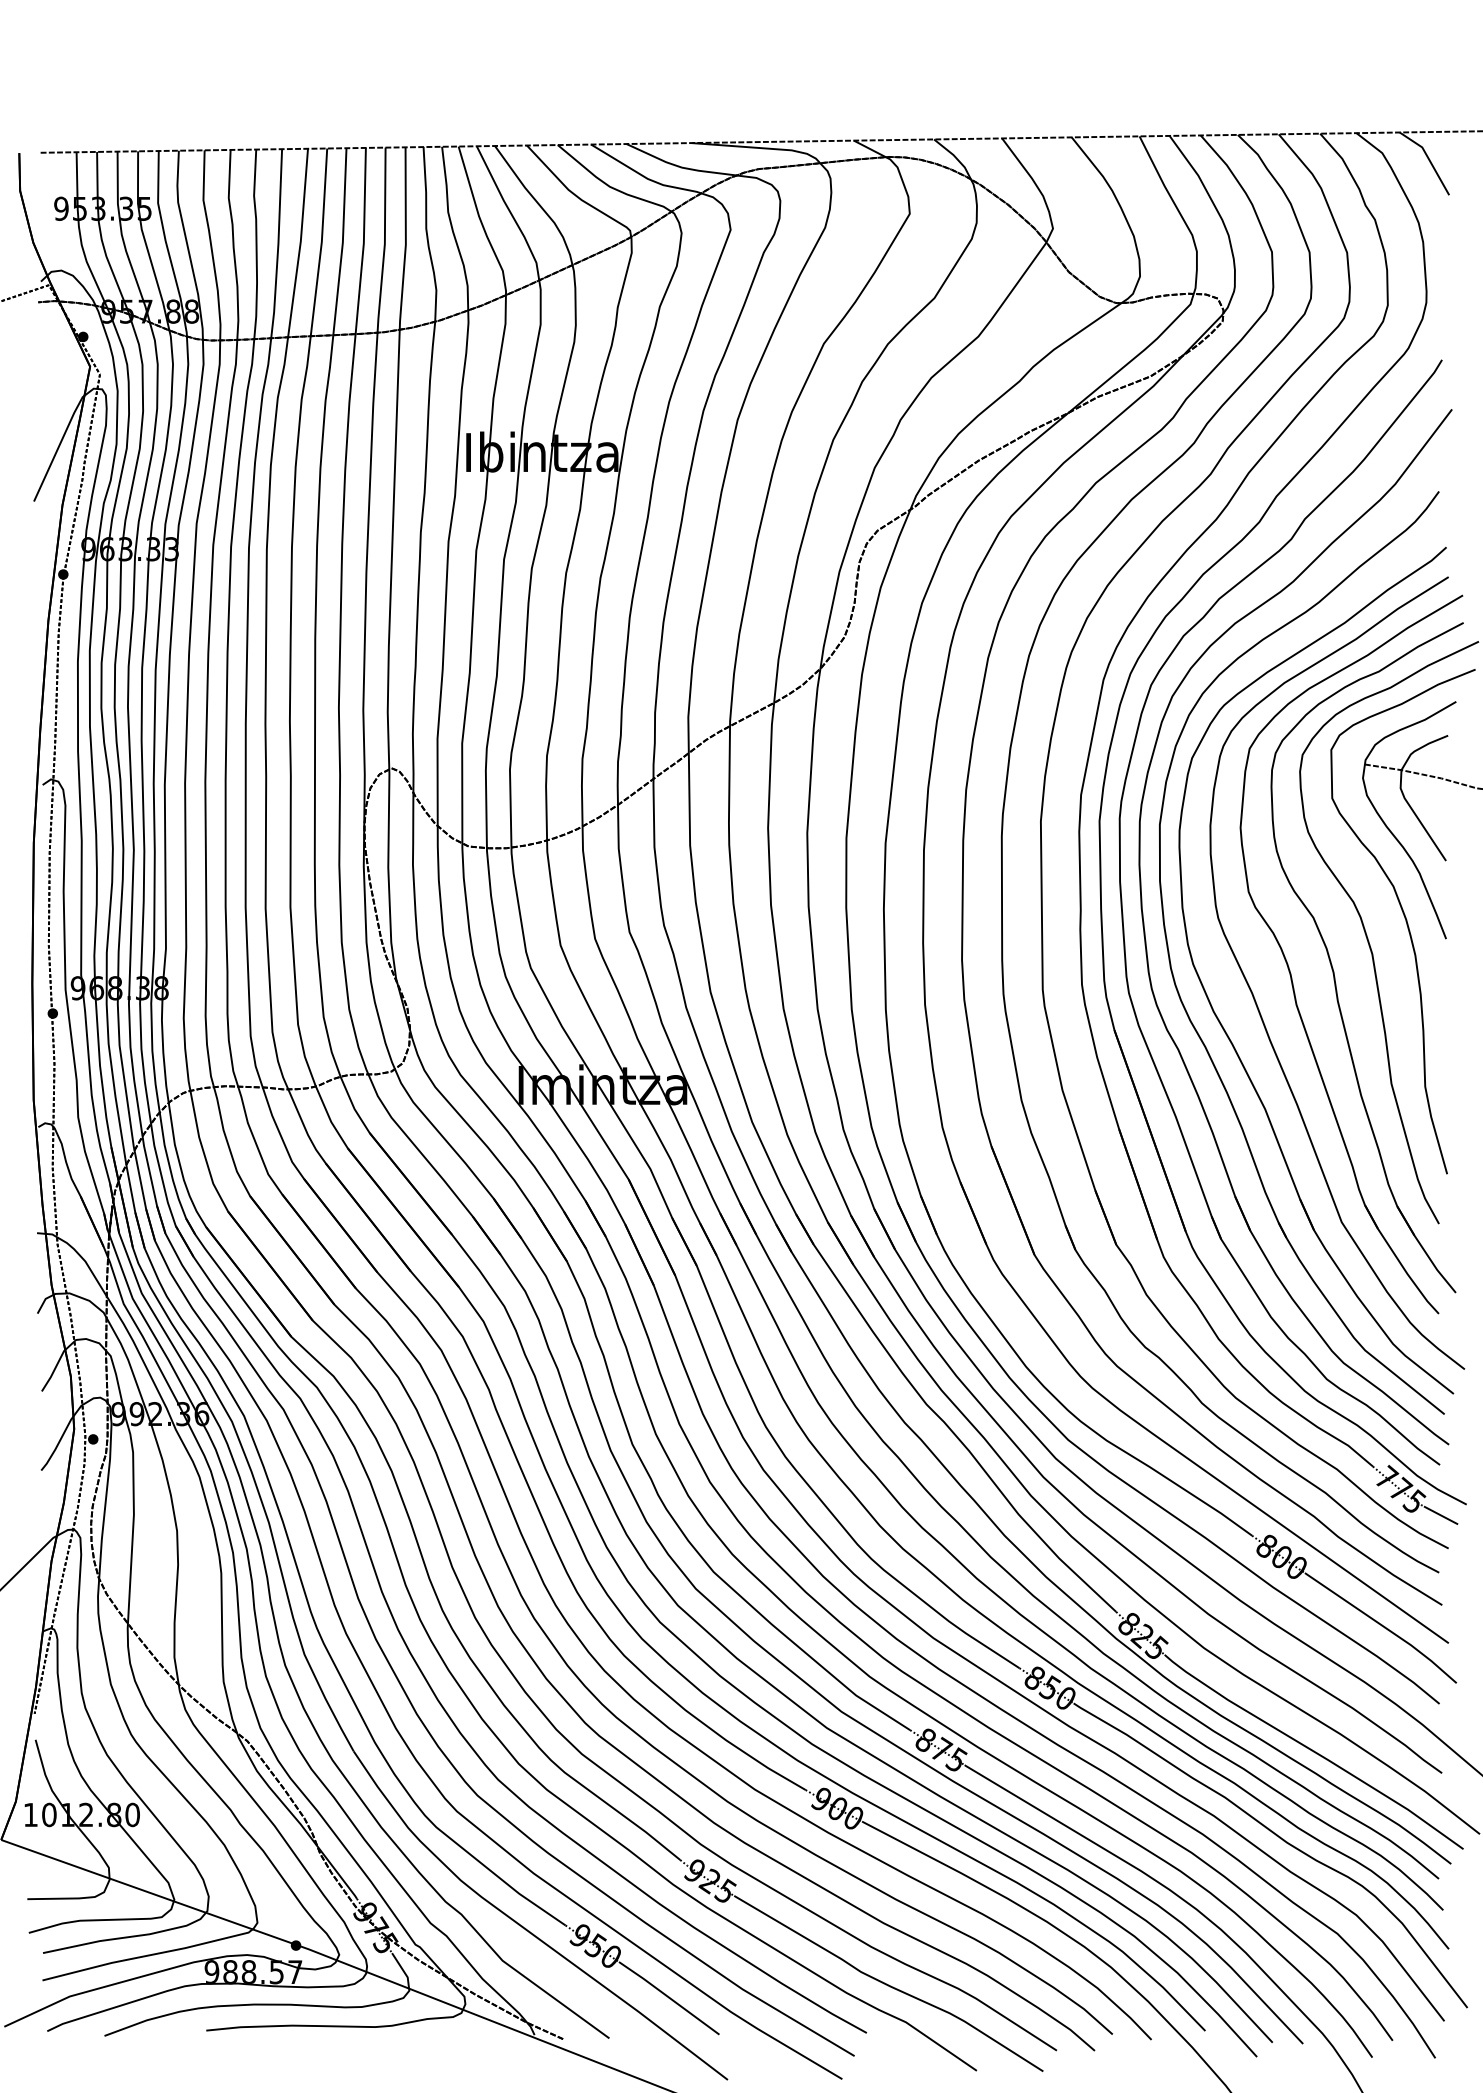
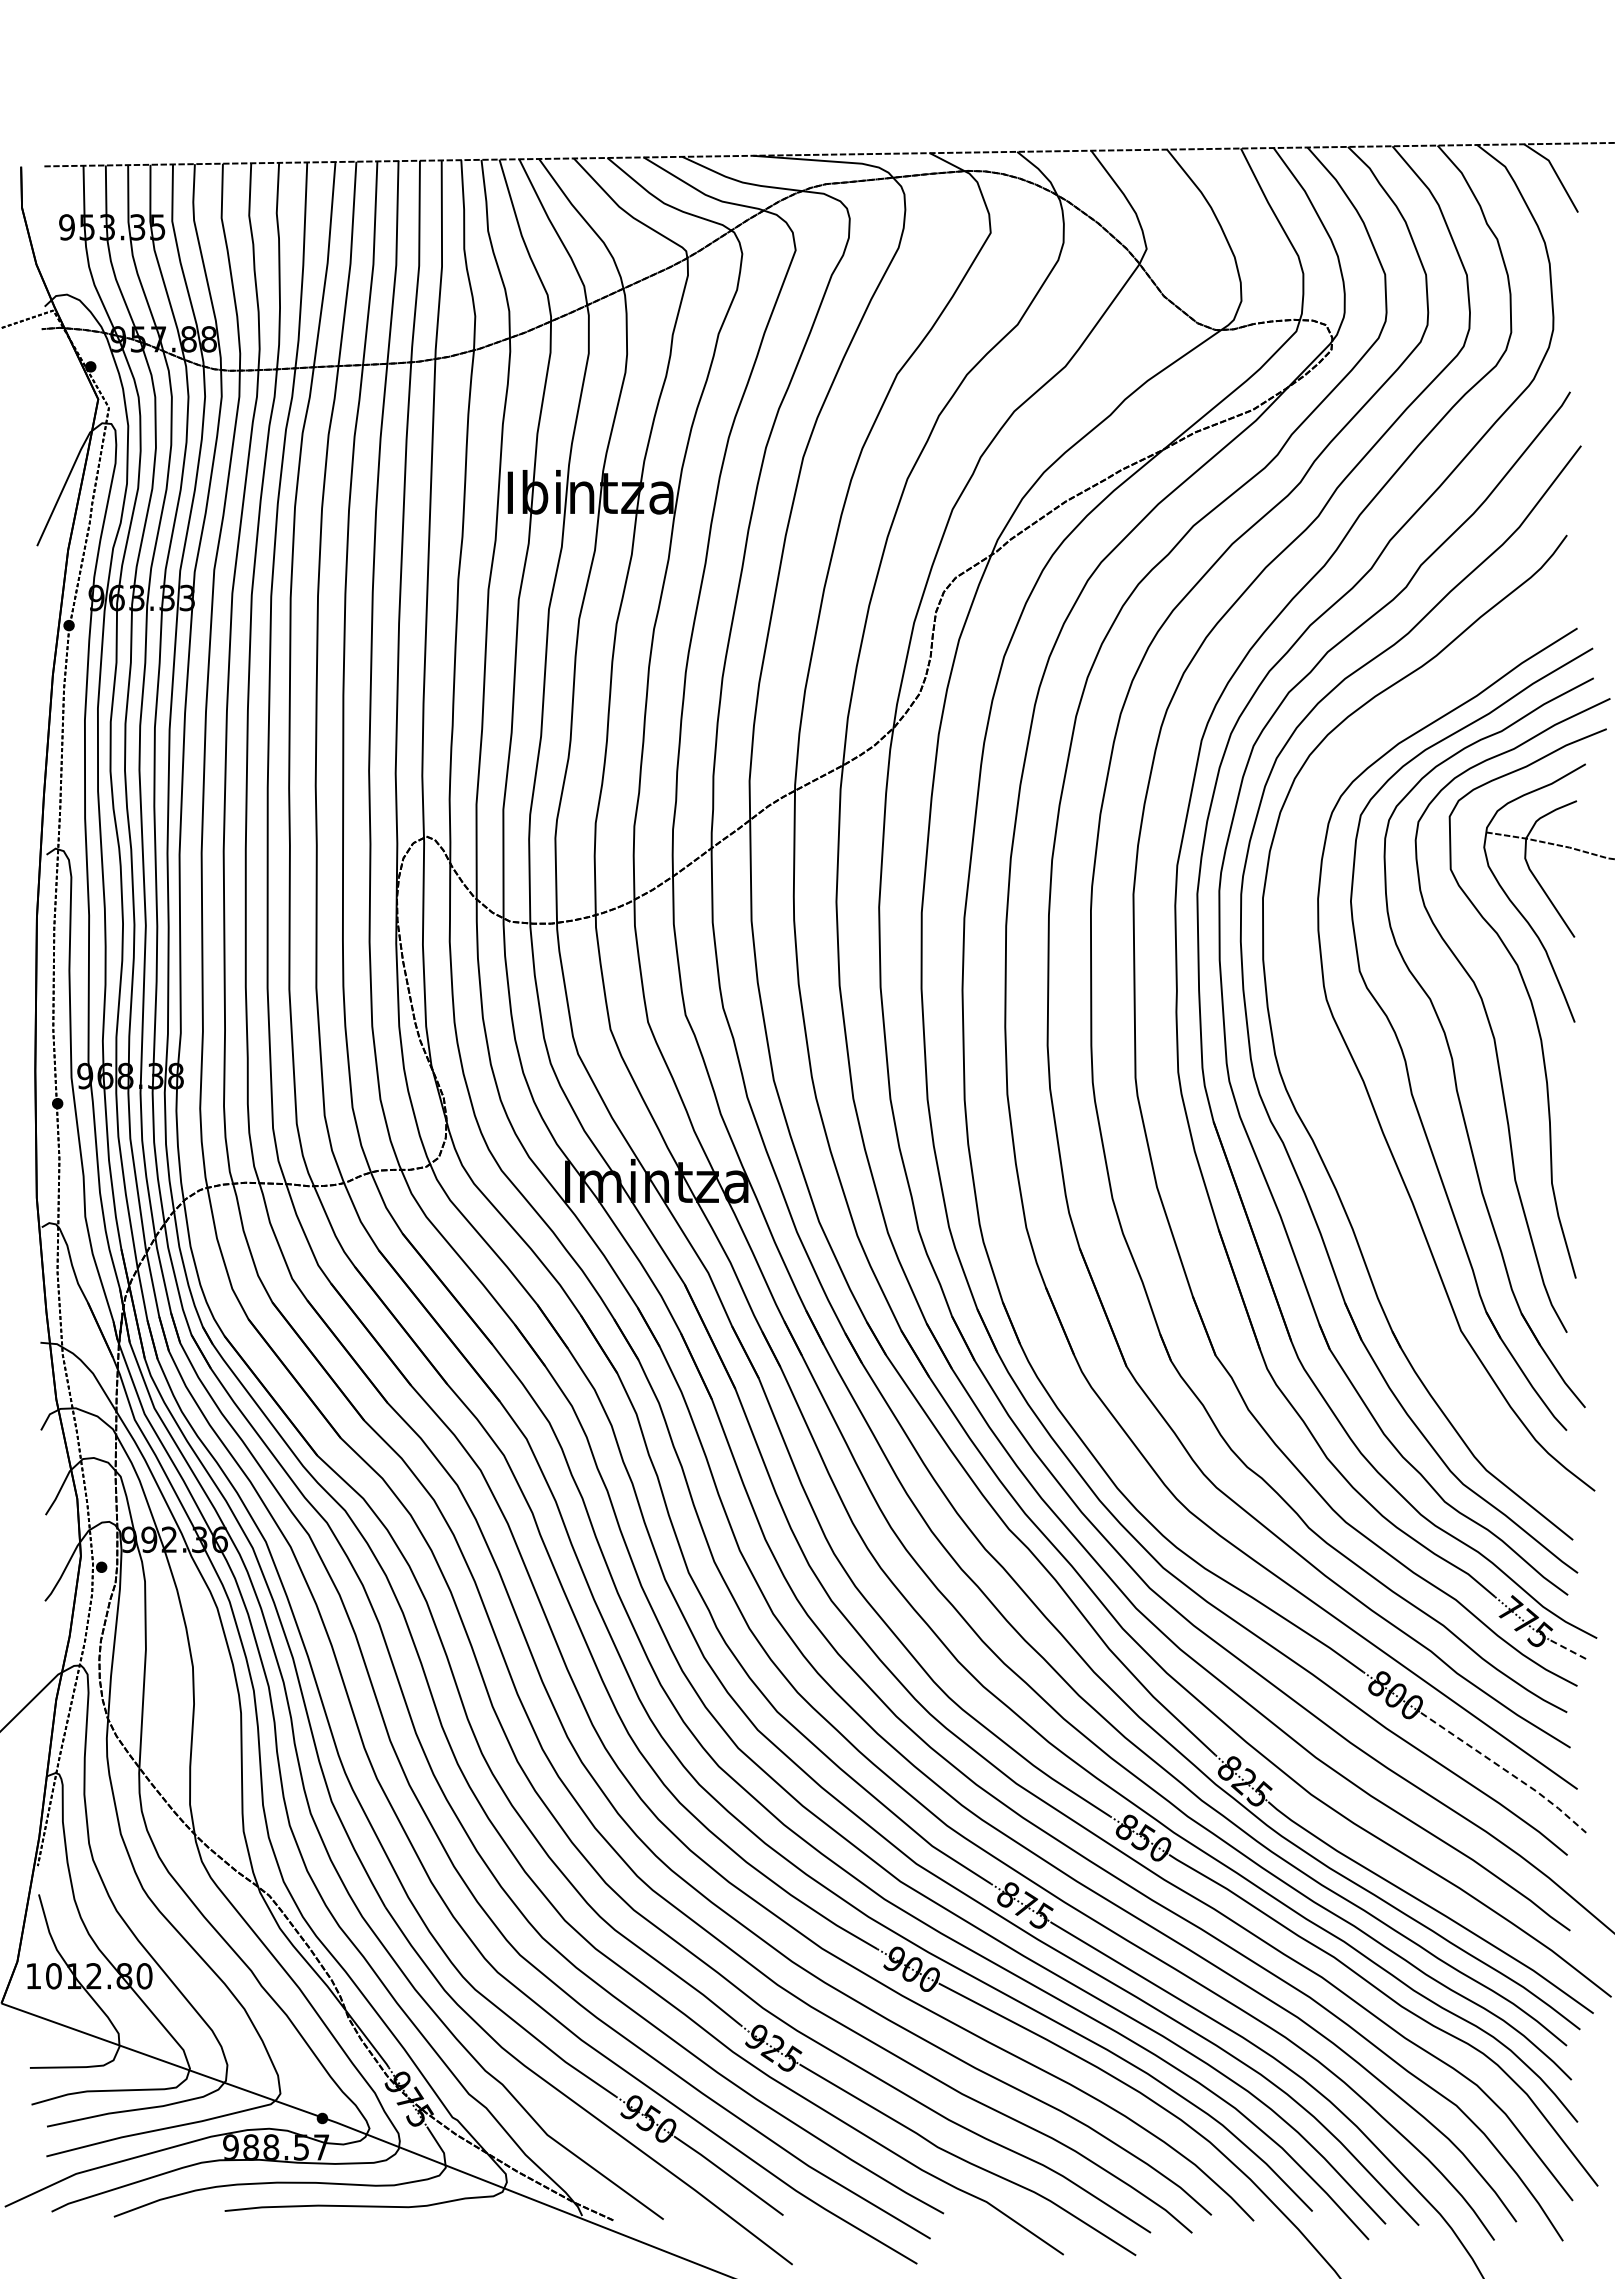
part: (1221, 1023) -> (1330, 1114), removed
line: (1441, 1515) -> (1569, 1650), solid -> dashed
line: (1383, 1626) -> (1506, 1771), solid -> dashed

